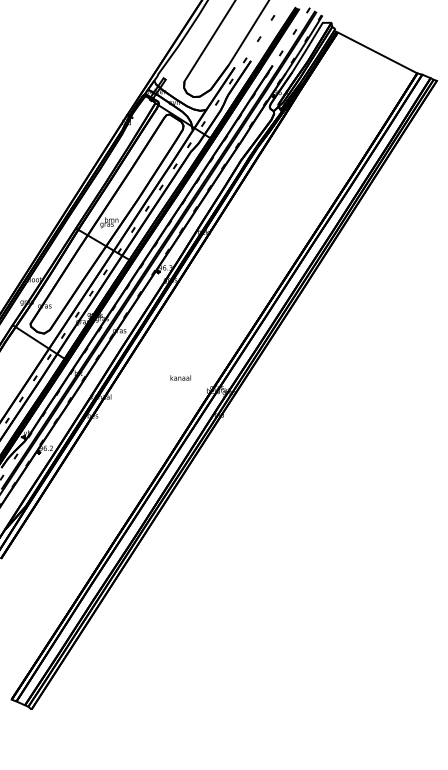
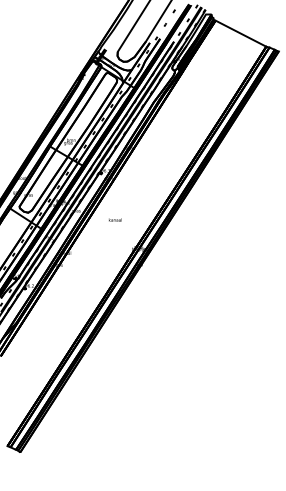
text: (180, 377) -> (115, 219), moved

